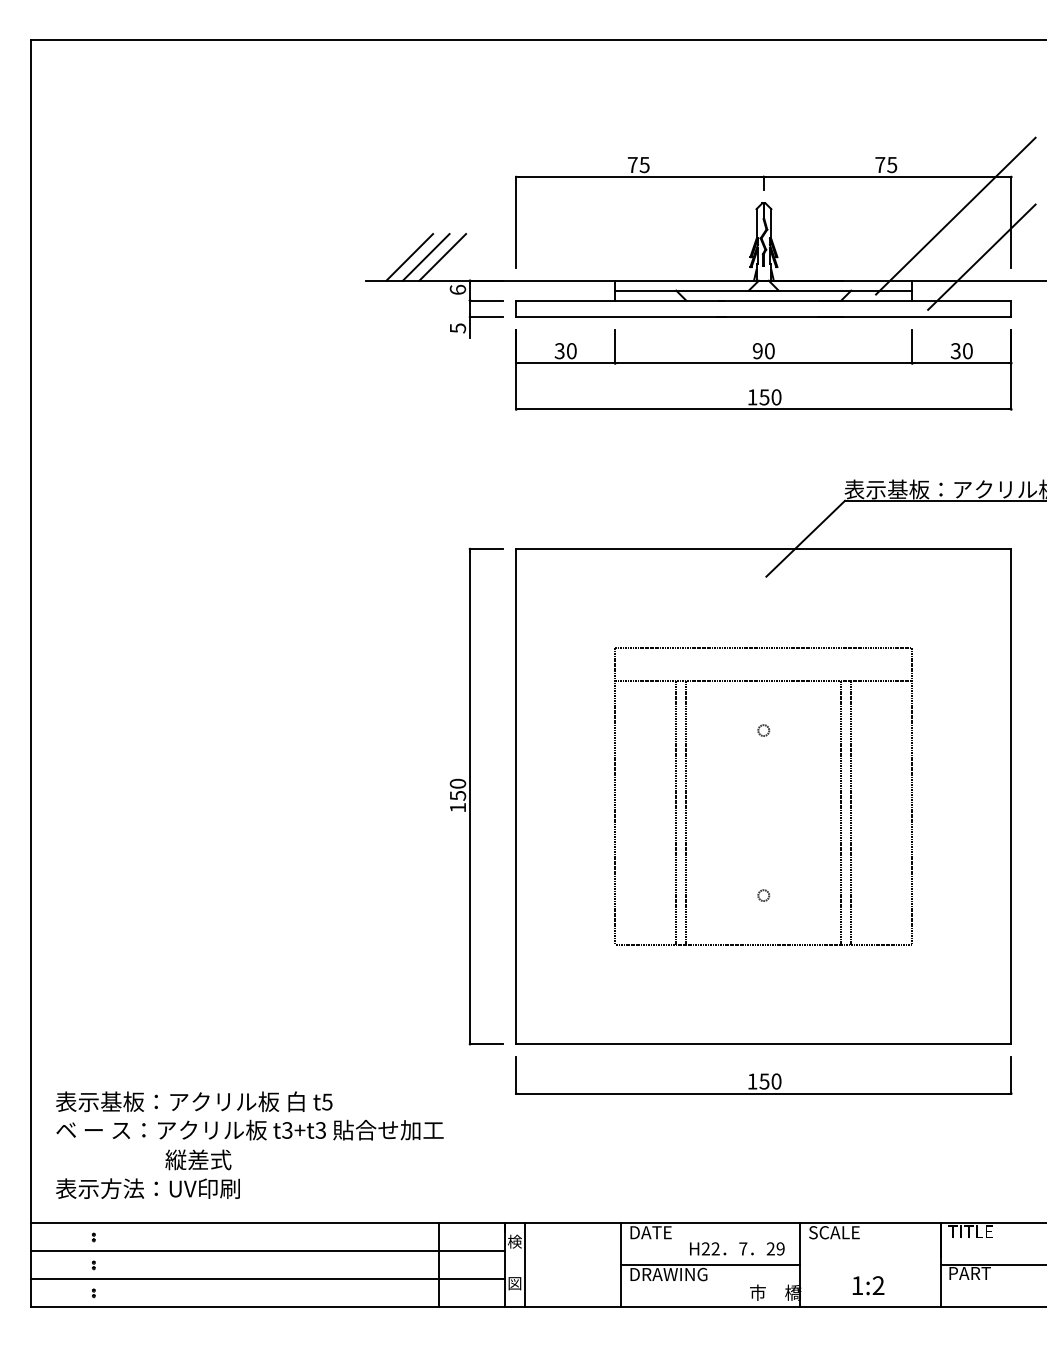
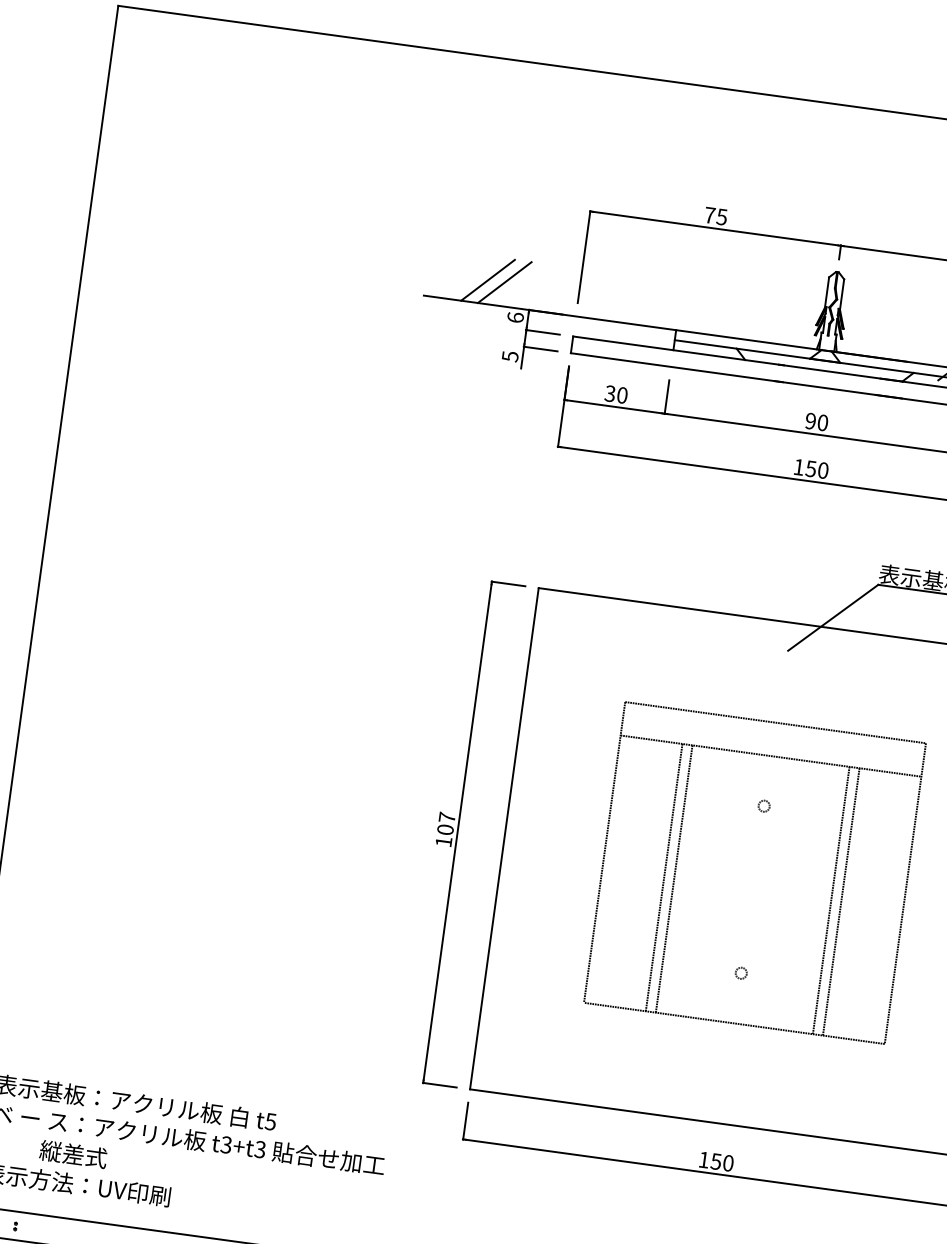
line: (409, 257) -> (471, 278), removed
text: (457, 789) -> (445, 823), 150 -> 107
text: (198, 1159) -> (73, 1154), moved

